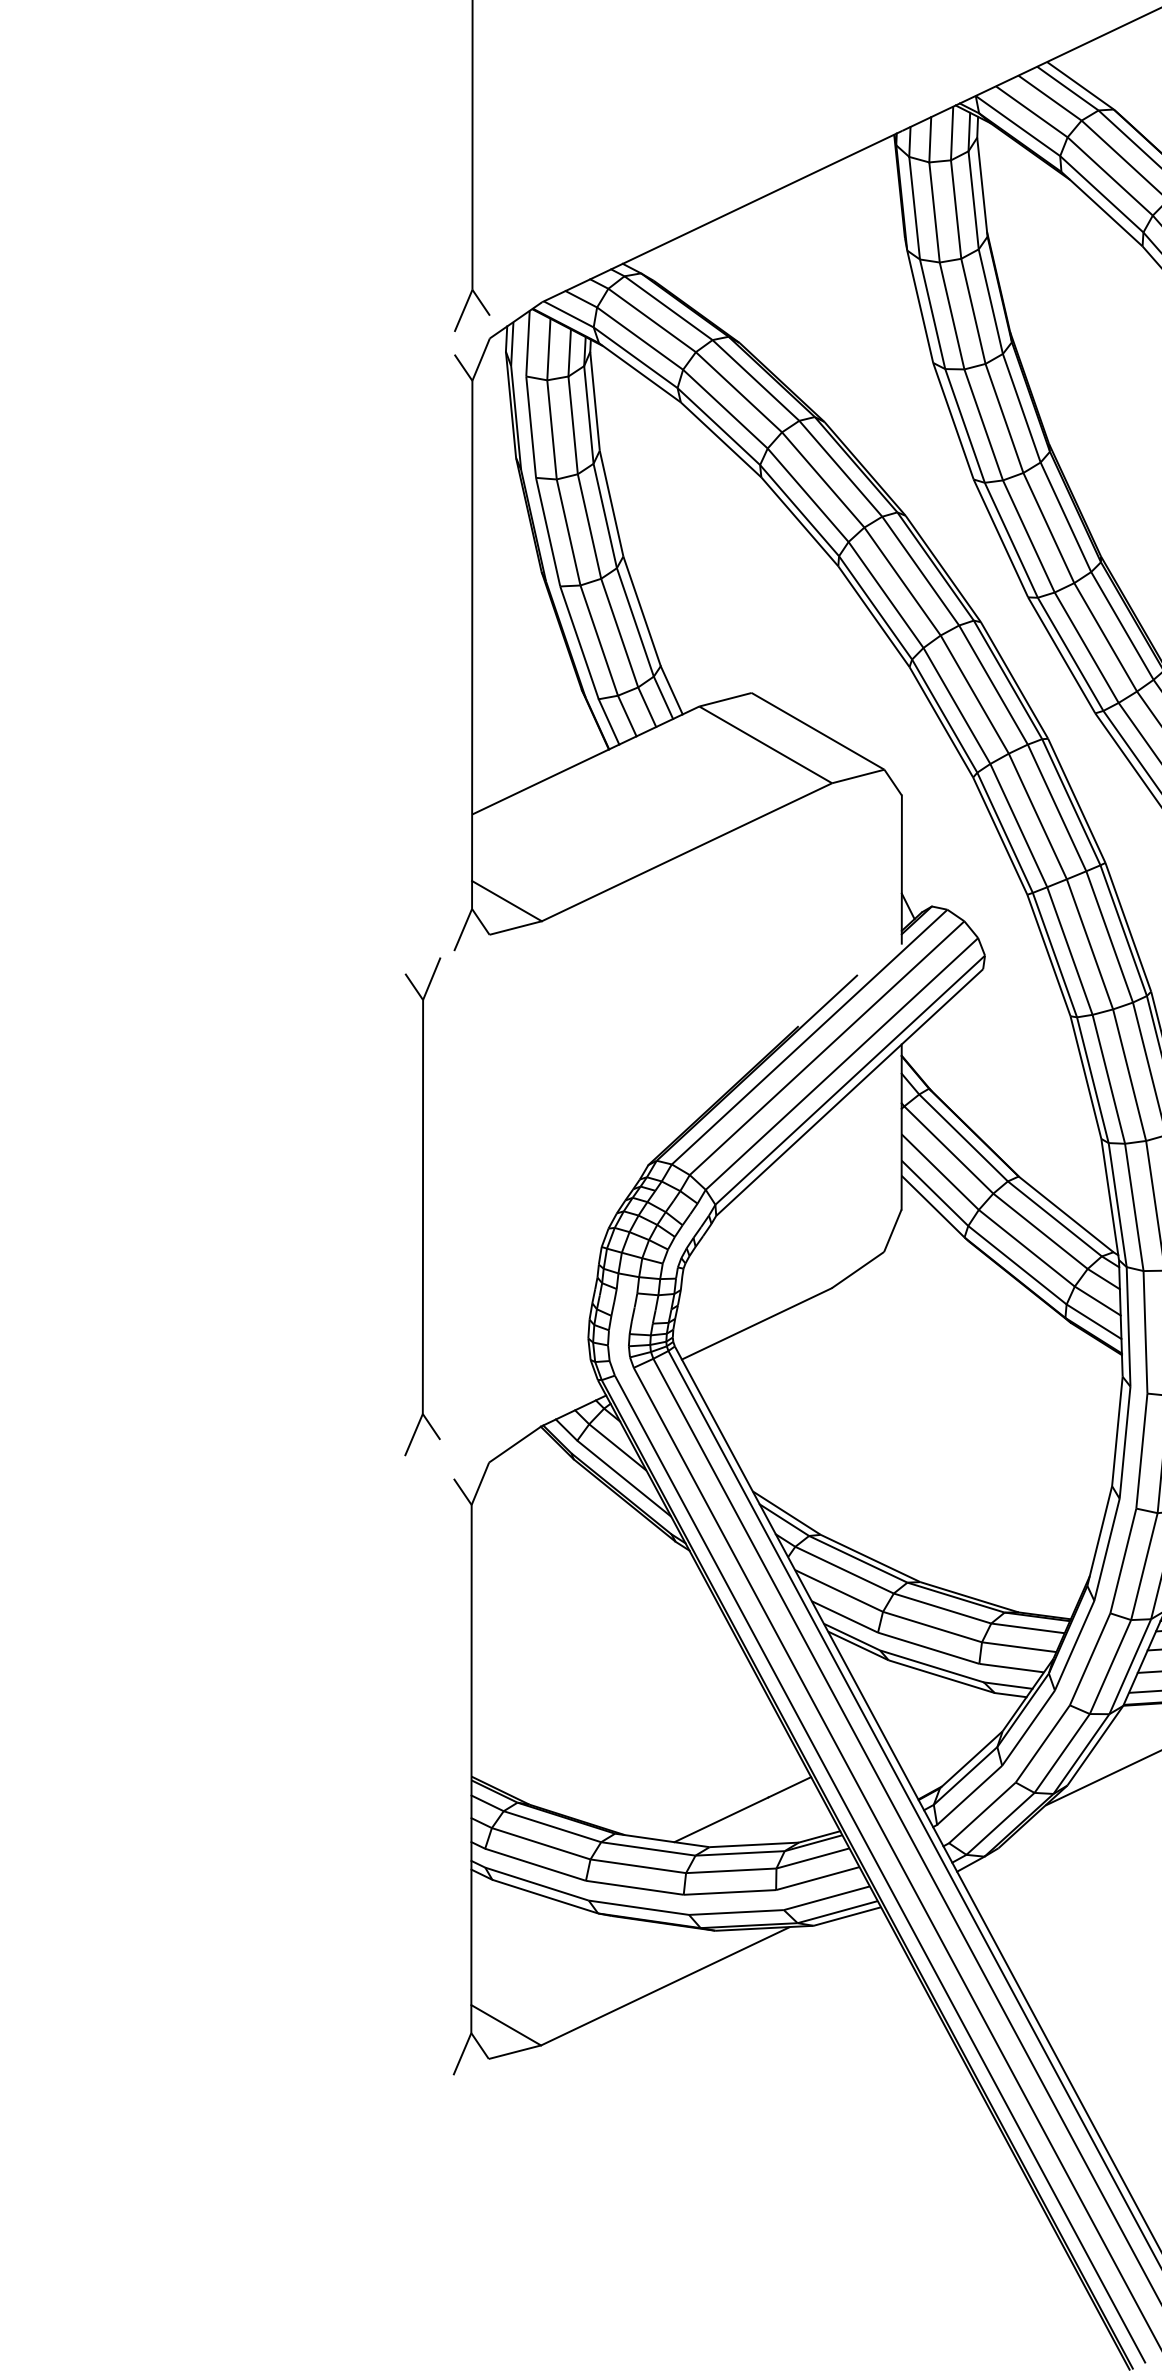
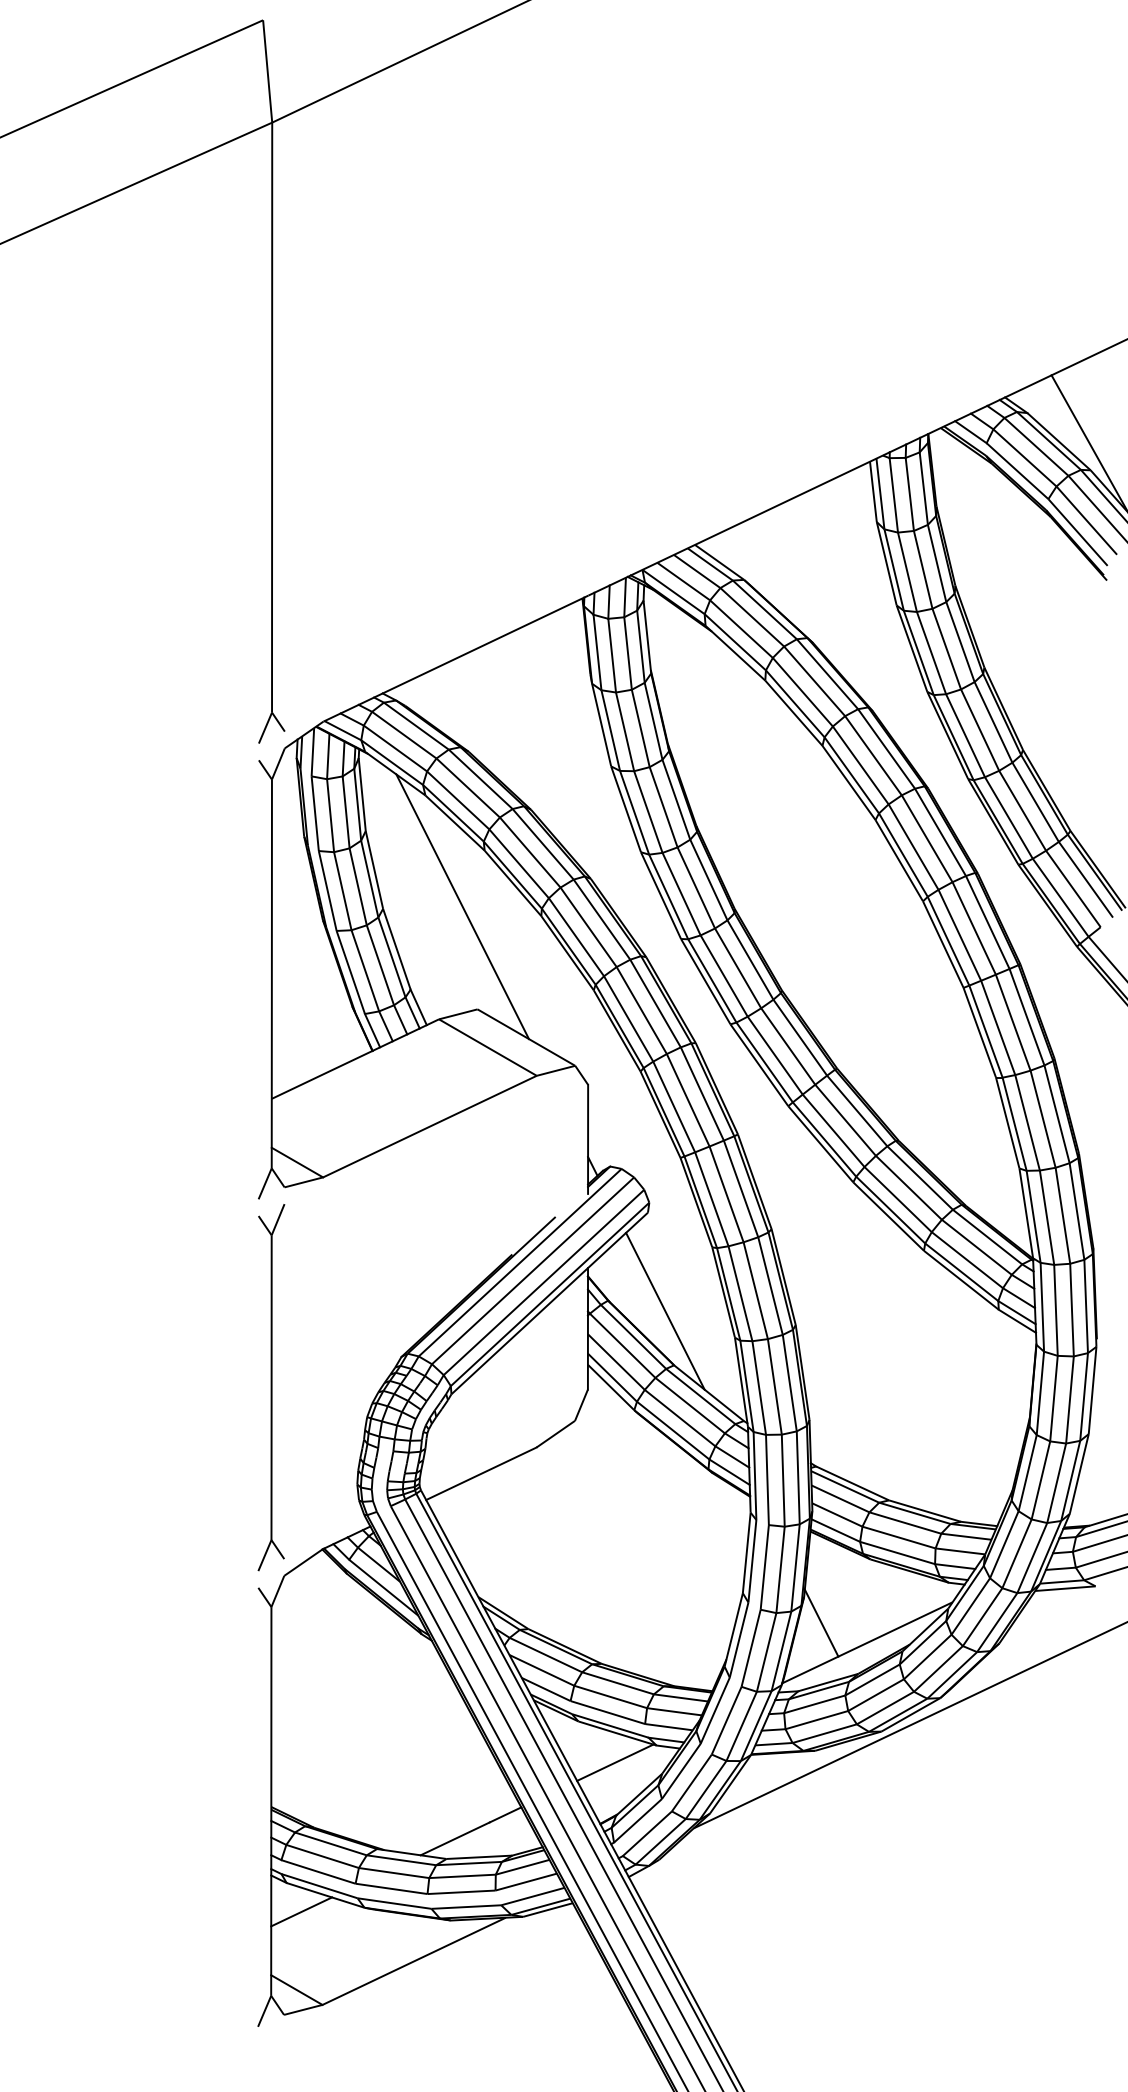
line: (731, 553) -> (462, 906), added
line: (1006, 1102) -> (665, 1310), added
part: (422, 1206) -> (271, 1387), moved
line: (939, 1716) -> (615, 1762), added
line: (512, 1918) -> (301, 1911), added

